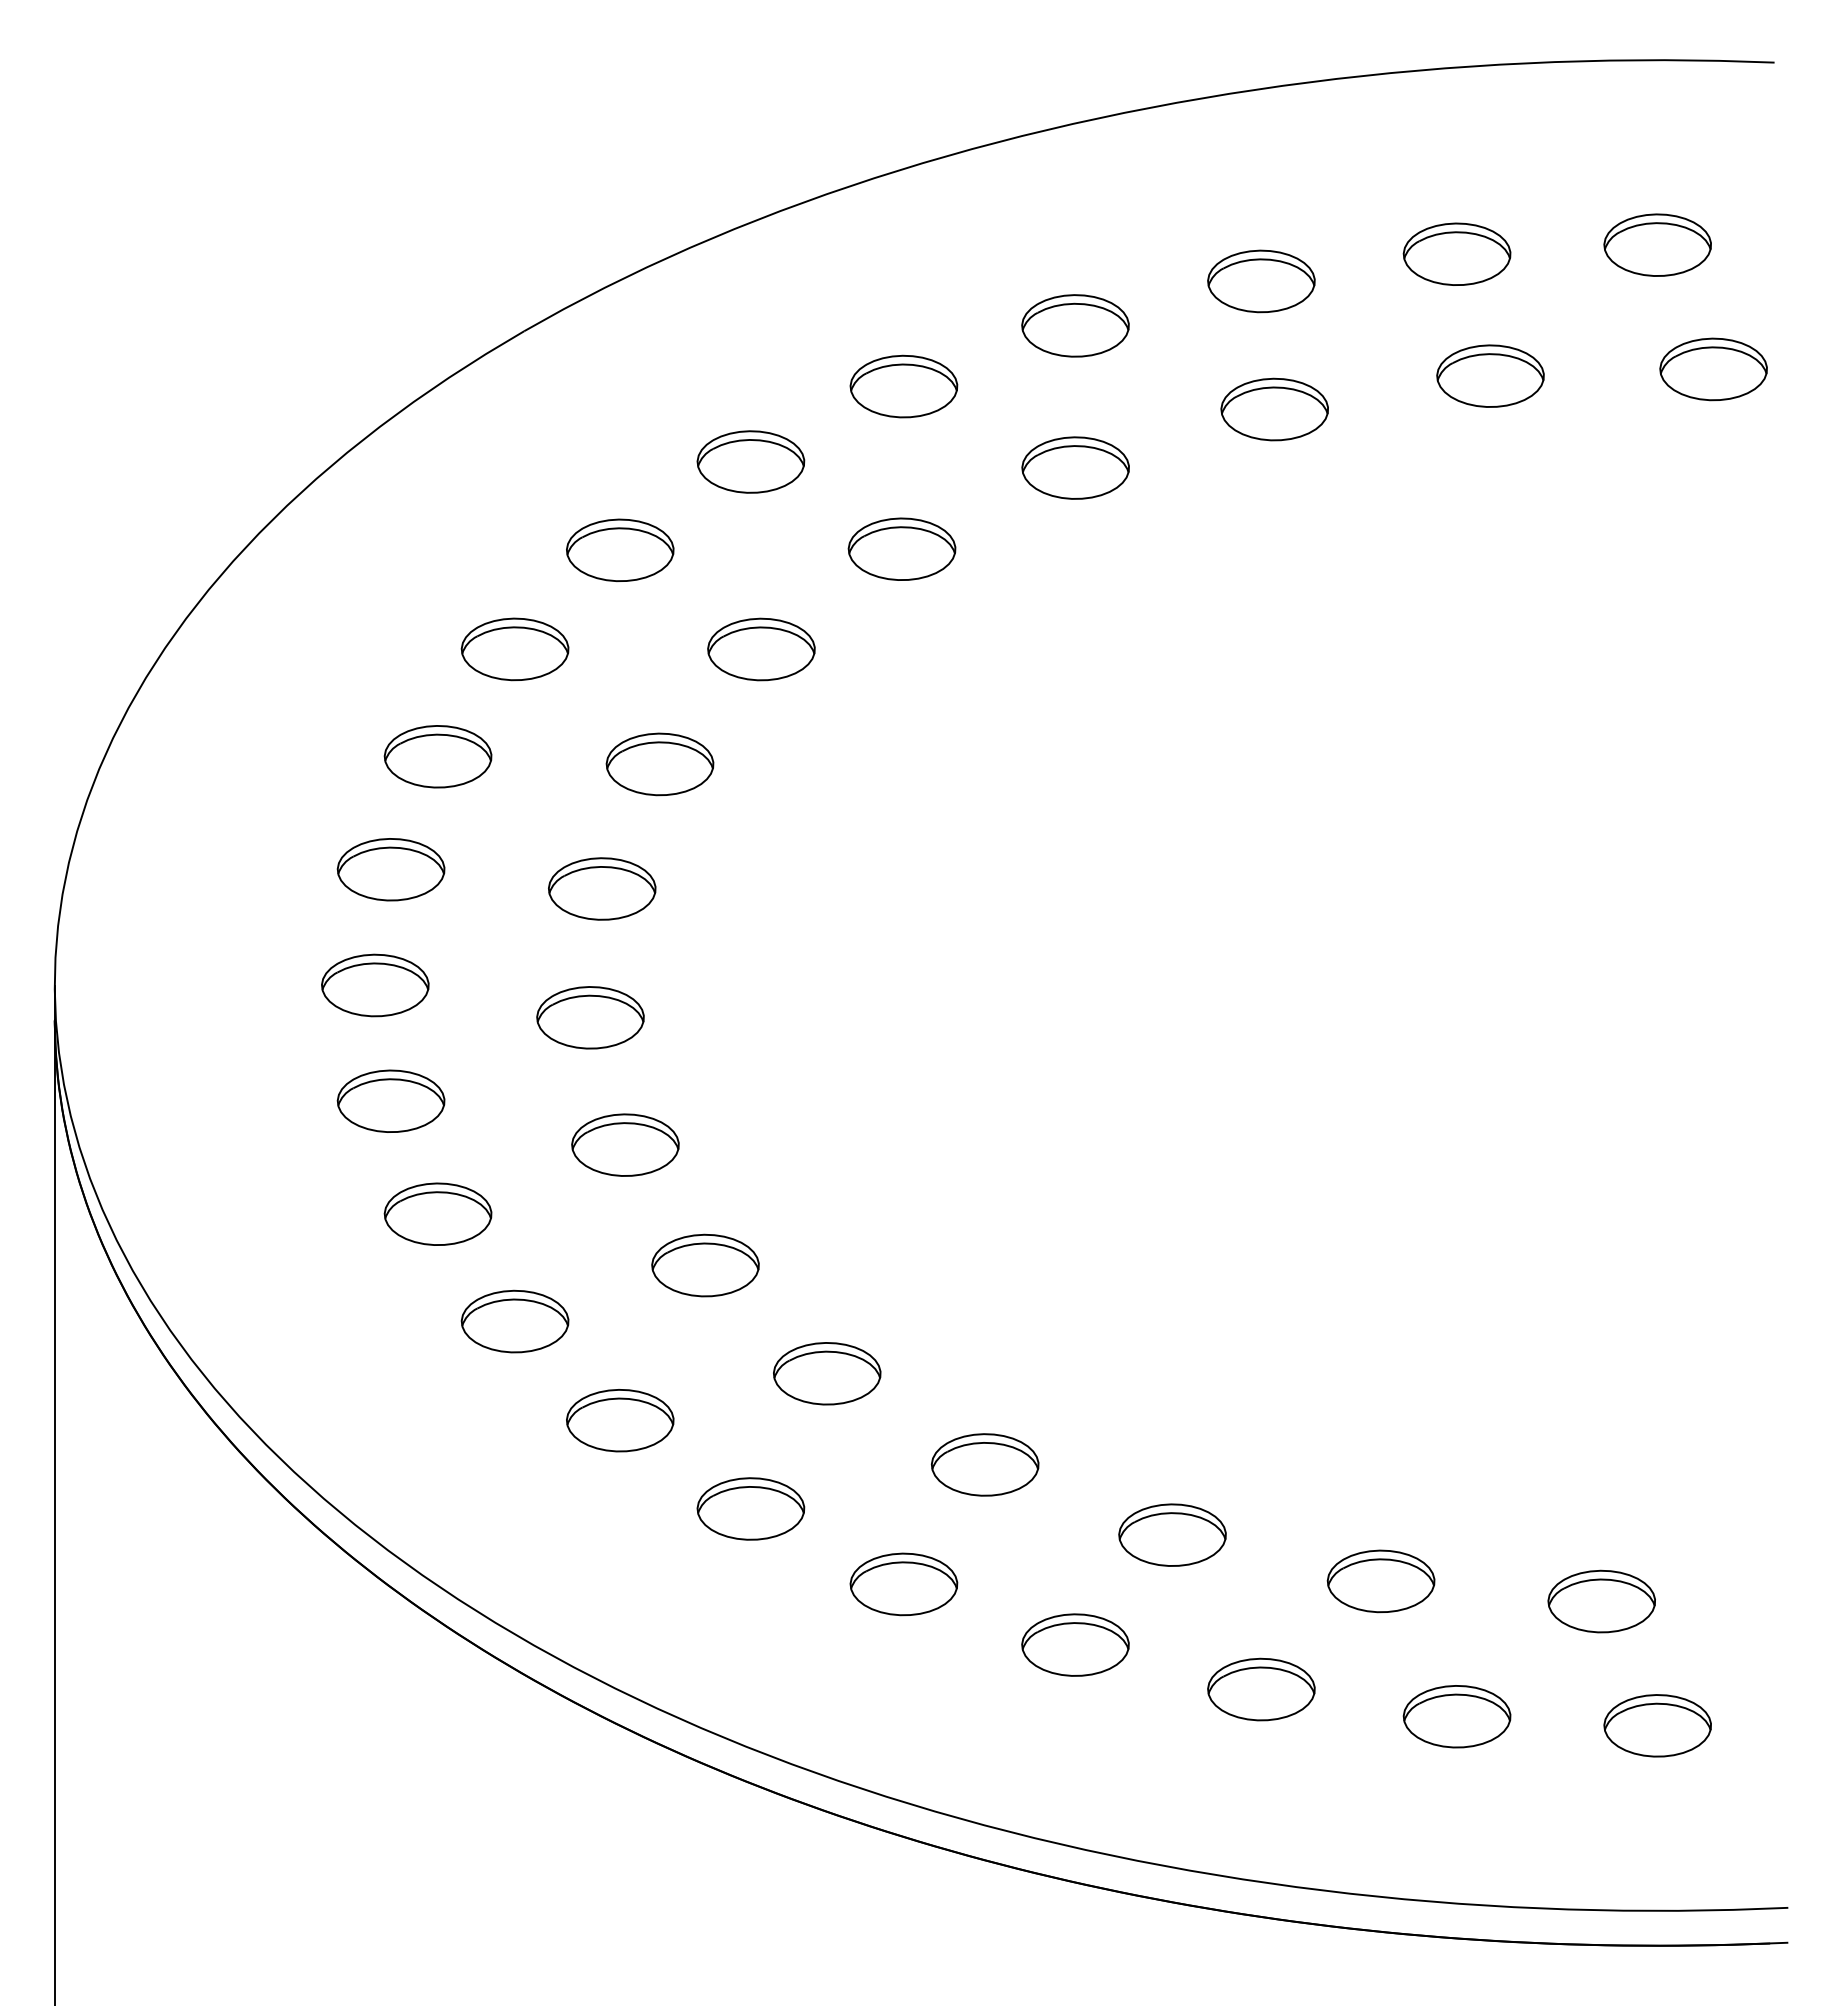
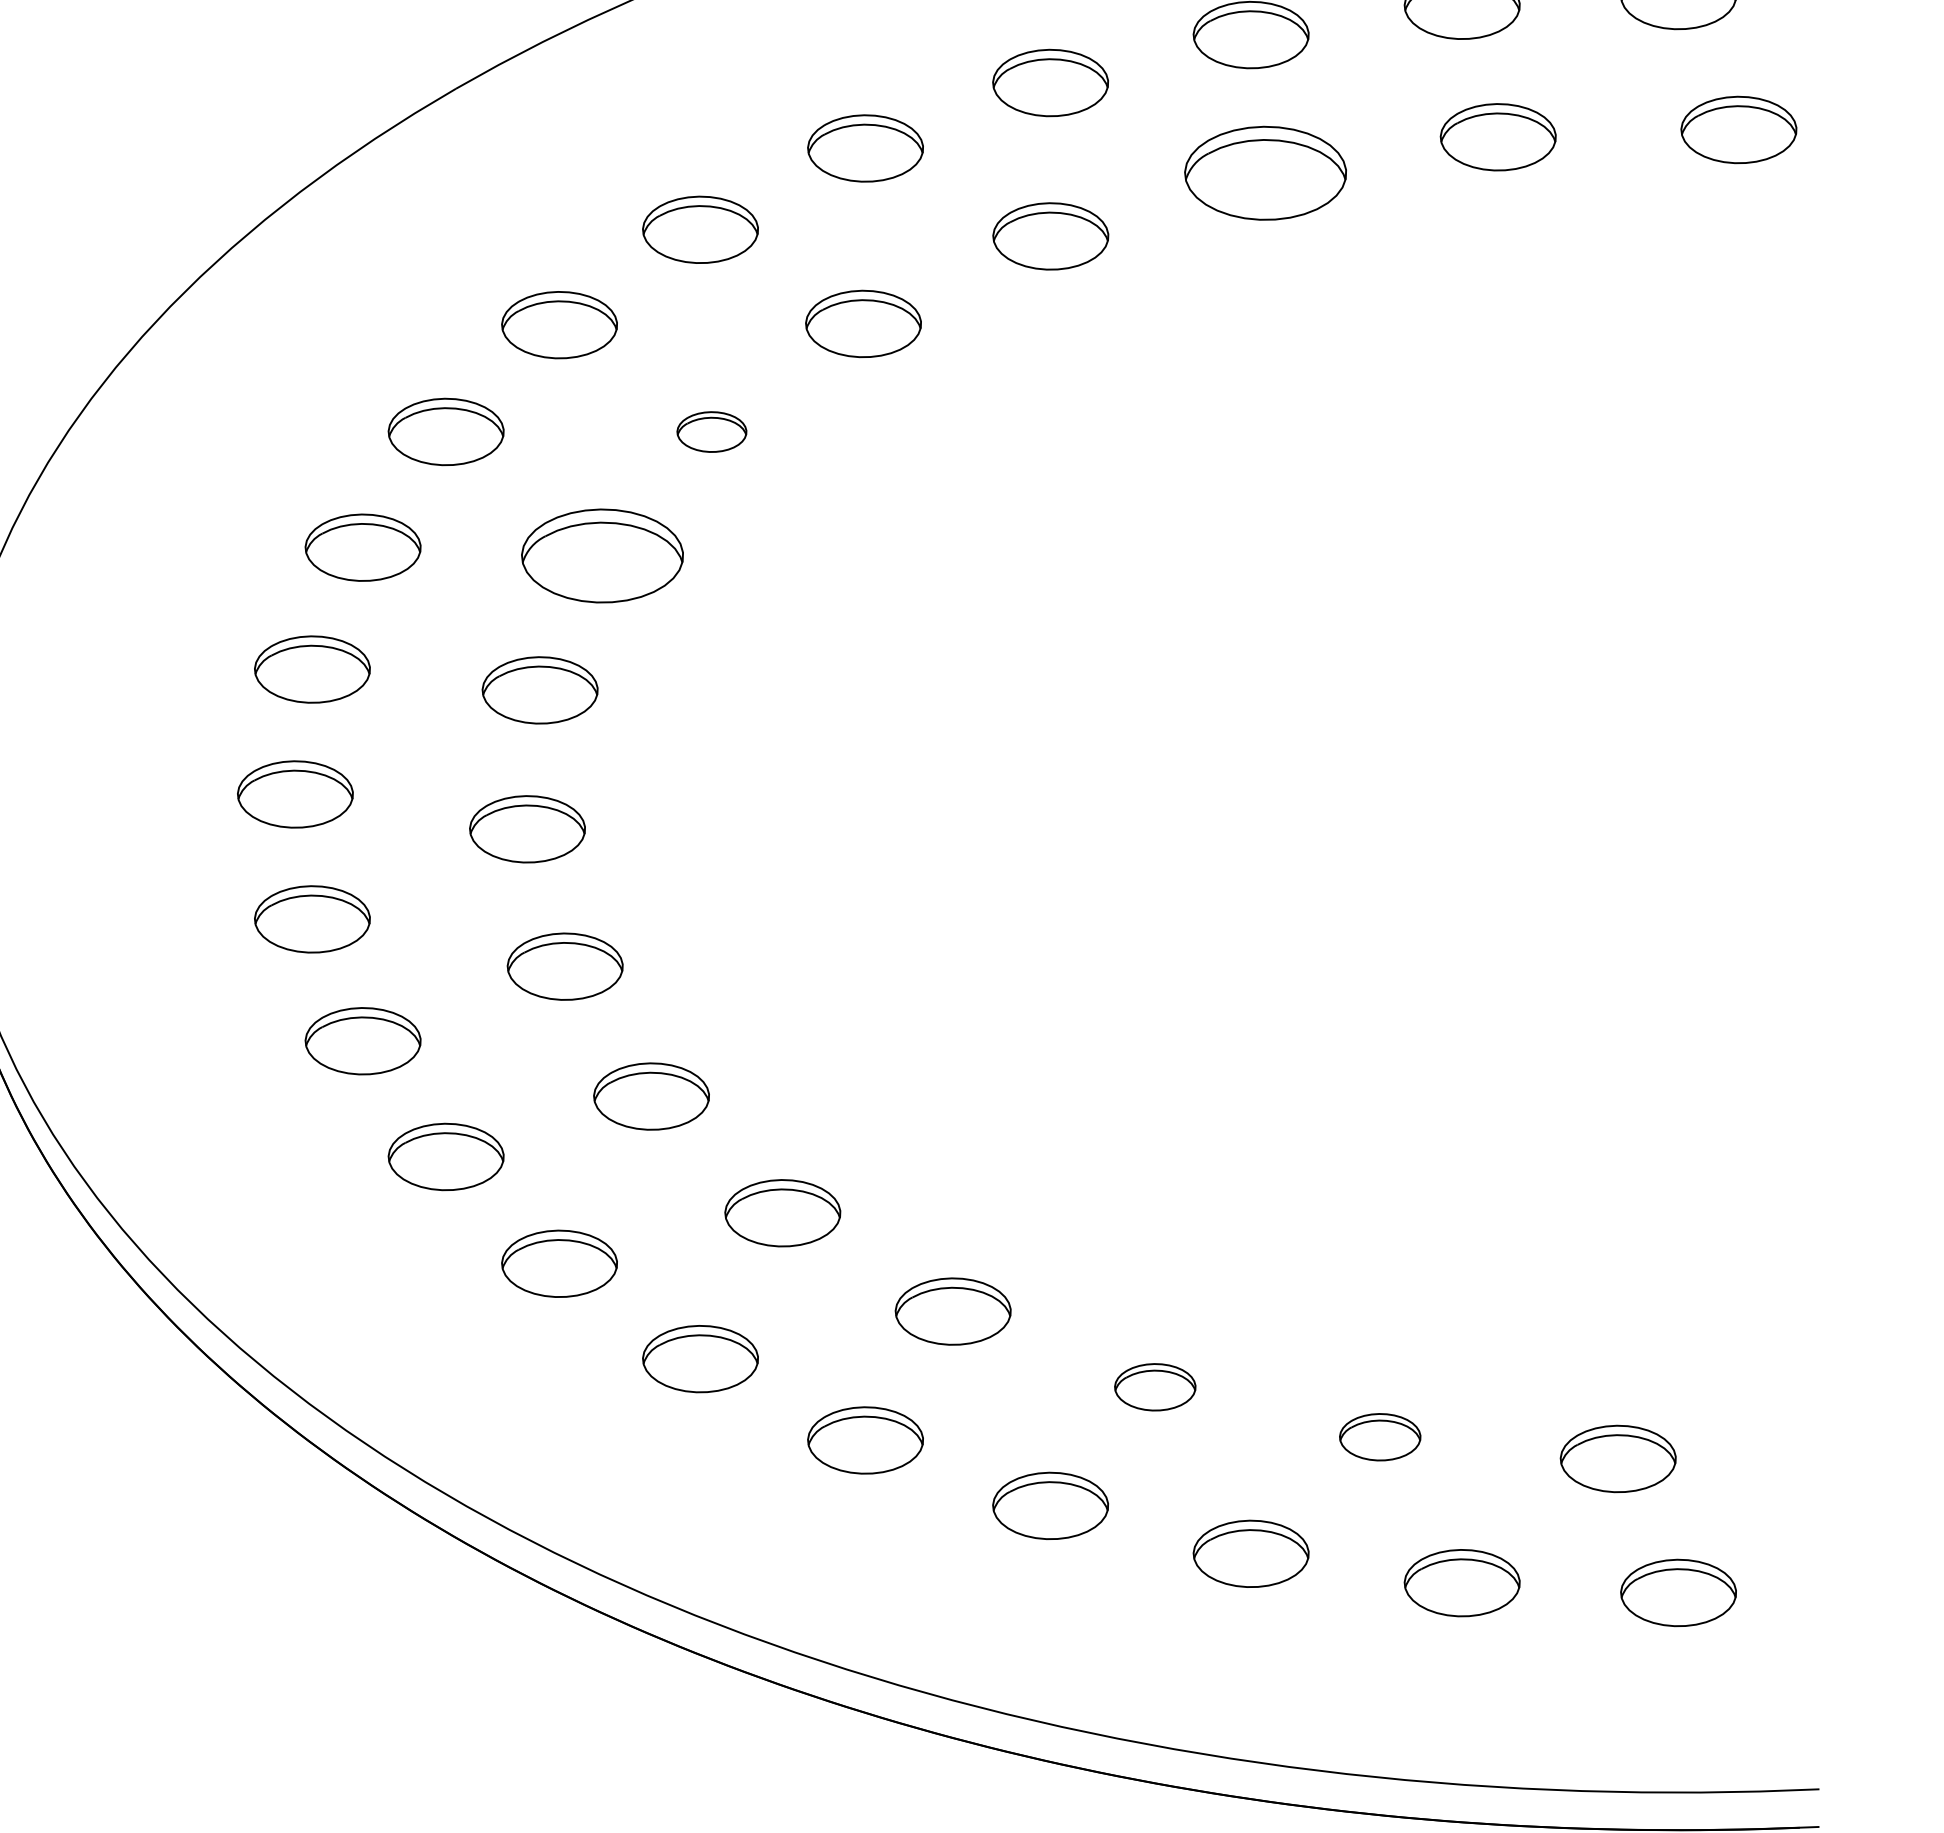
part: (1274, 409) -> (1265, 173), size x1.4
part: (761, 649) -> (711, 432), size x0.6
part: (659, 764) -> (601, 556), size x1.4
part: (1172, 1534) -> (1155, 1386), size x0.7
part: (1380, 1581) -> (1379, 1437), size x0.7

